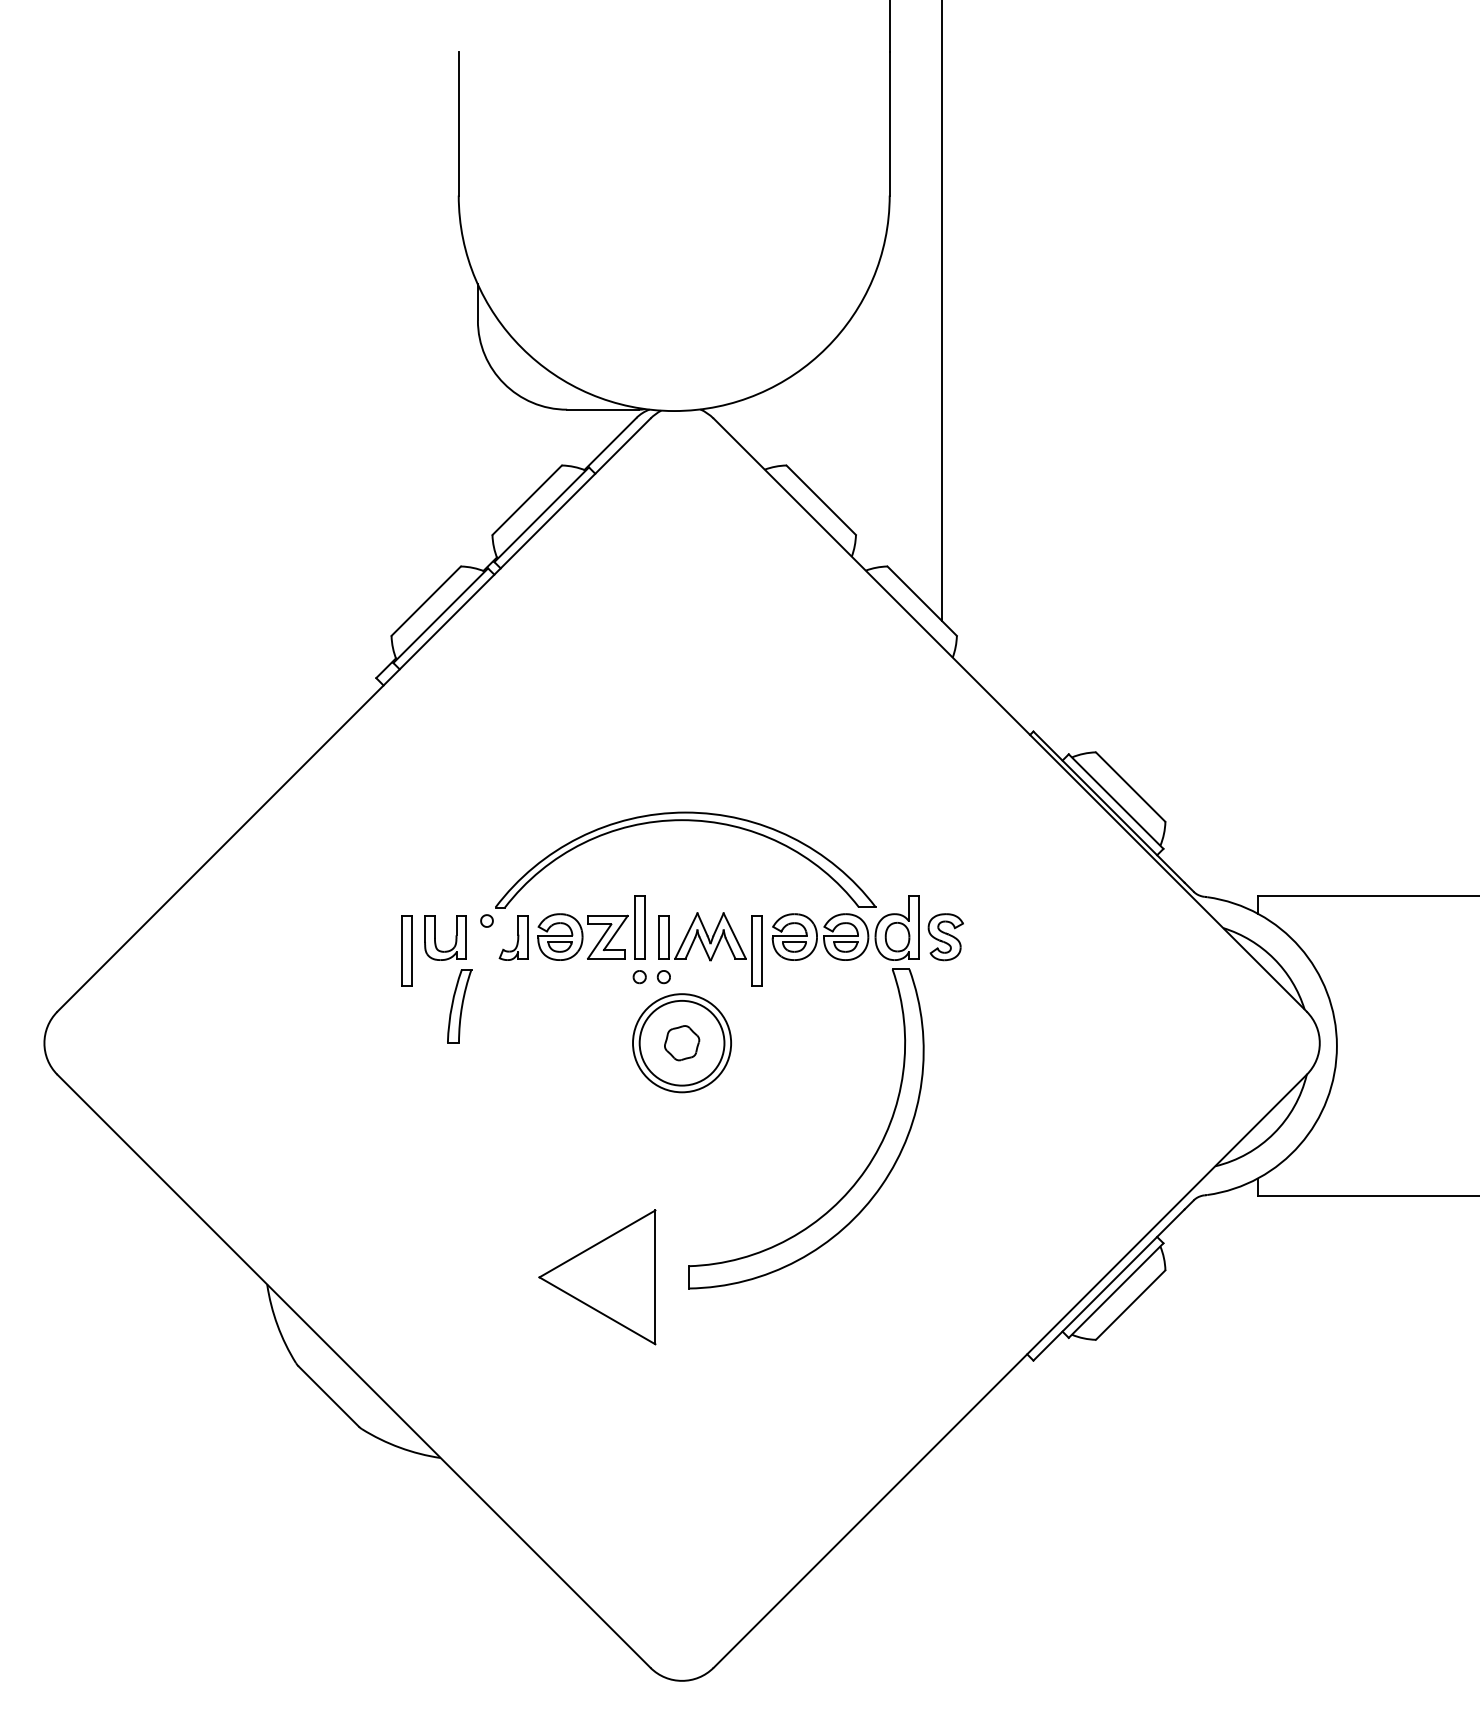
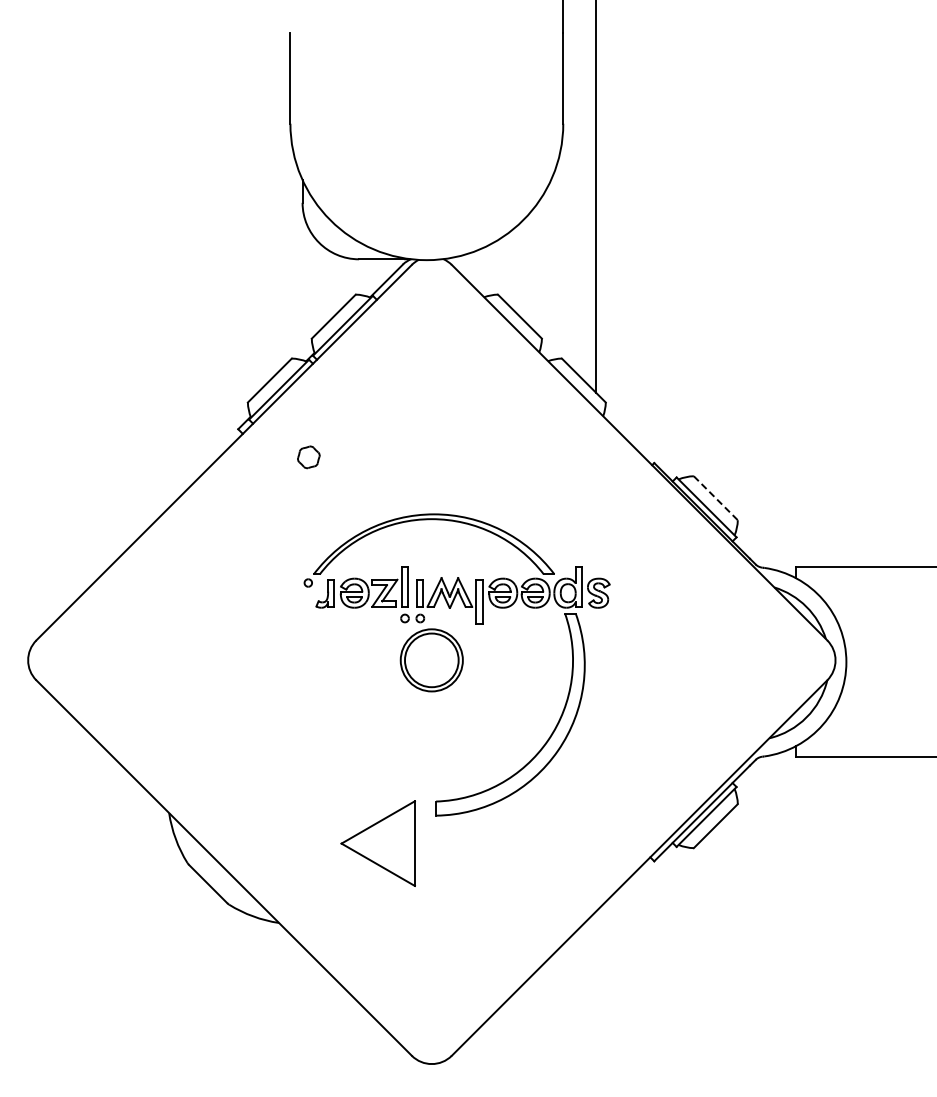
line: (1131, 787) -> (716, 498), solid -> dashed
part: (436, 961) -> (276, 608), removed
part: (681, 1043) -> (308, 457), moved
part: (596, 1277) -> (377, 843), moved

